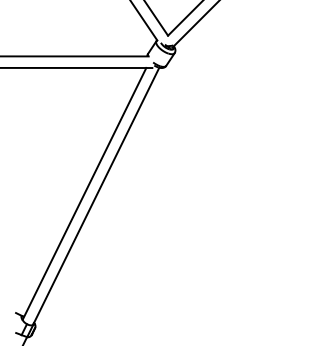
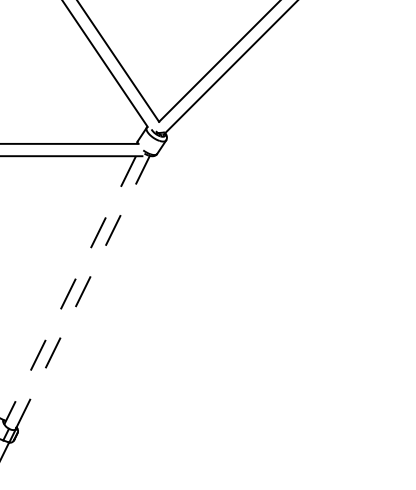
line: (84, 194) -> (70, 290), solid -> dashed
line: (96, 196) -> (82, 292), solid -> dashed

